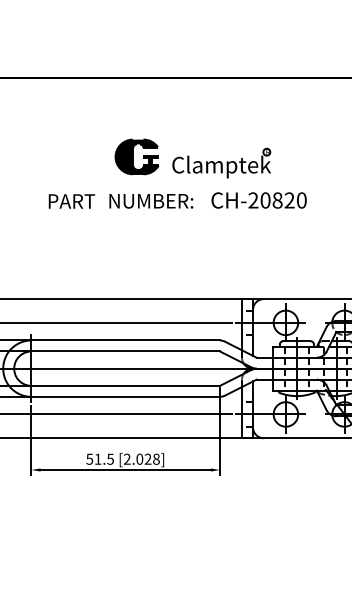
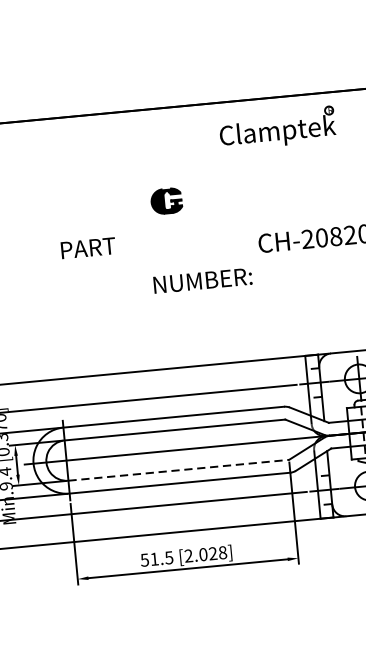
part: (136, 156) -> (166, 200), size x0.6
part: (221, 162) -> (277, 127), moved
text: (71, 201) -> (87, 248), moved
text: (151, 201) -> (203, 281), moved
line: (126, 385) -> (179, 469), solid -> dashed

